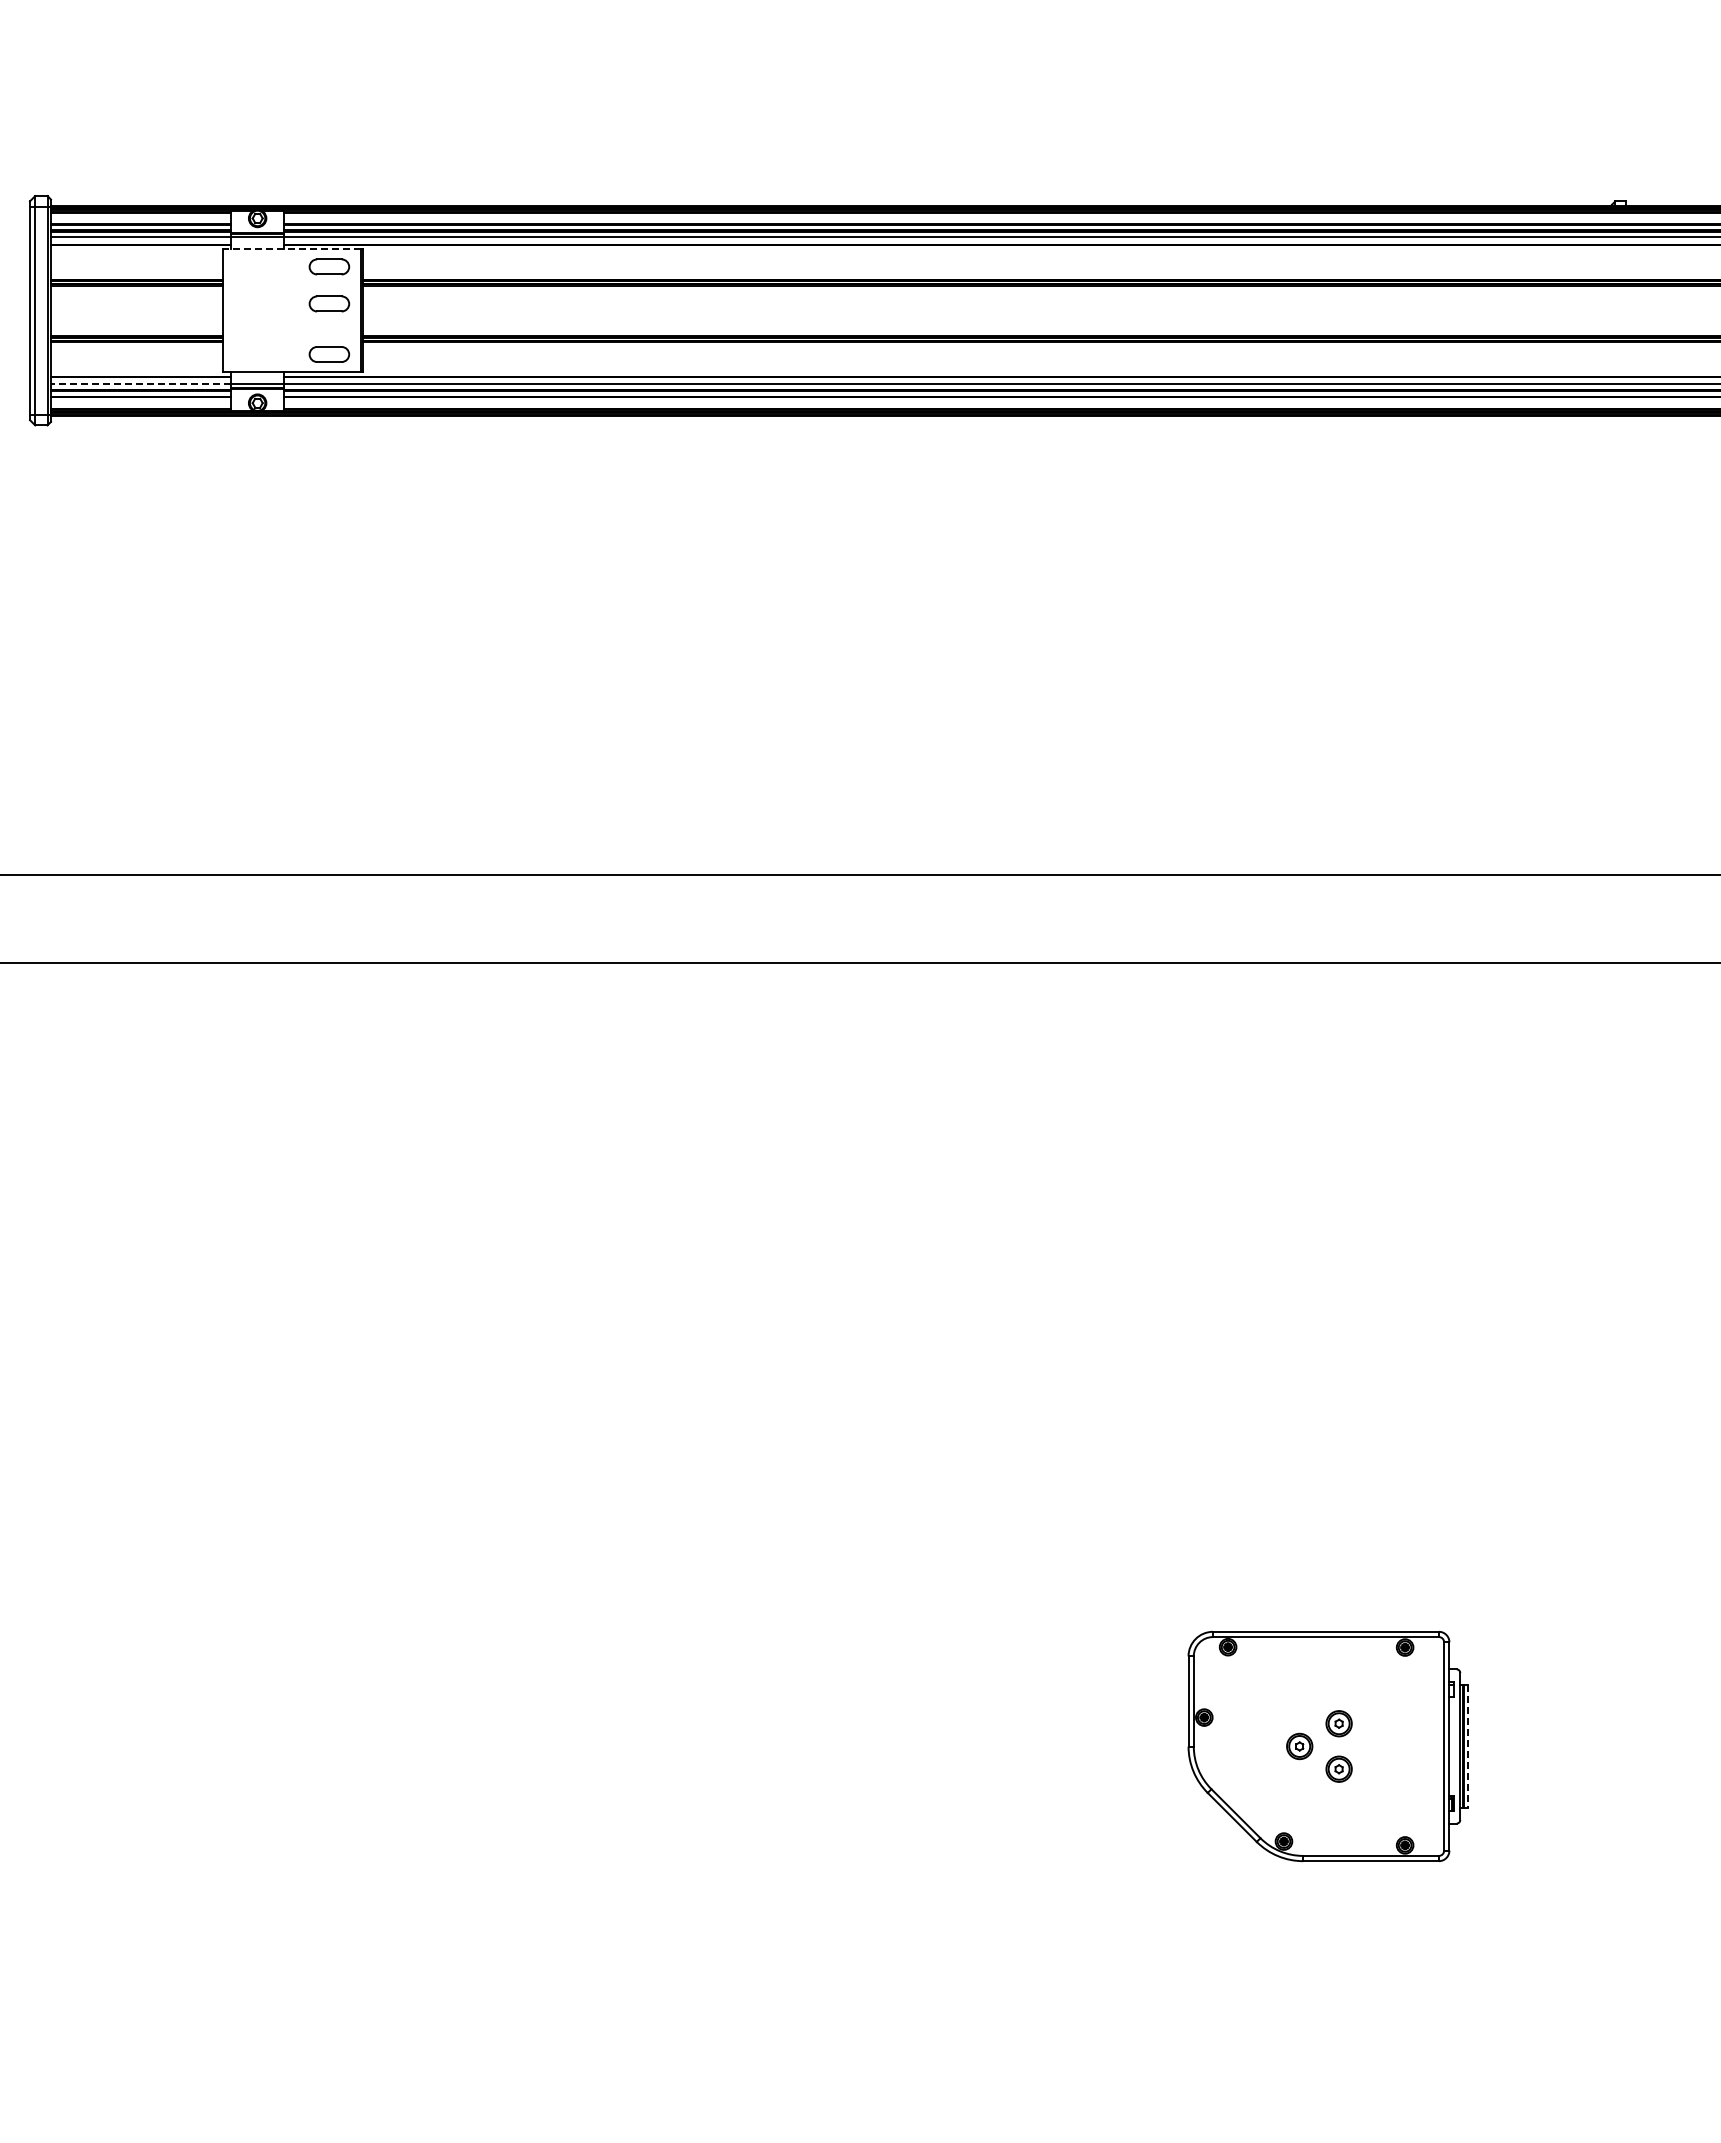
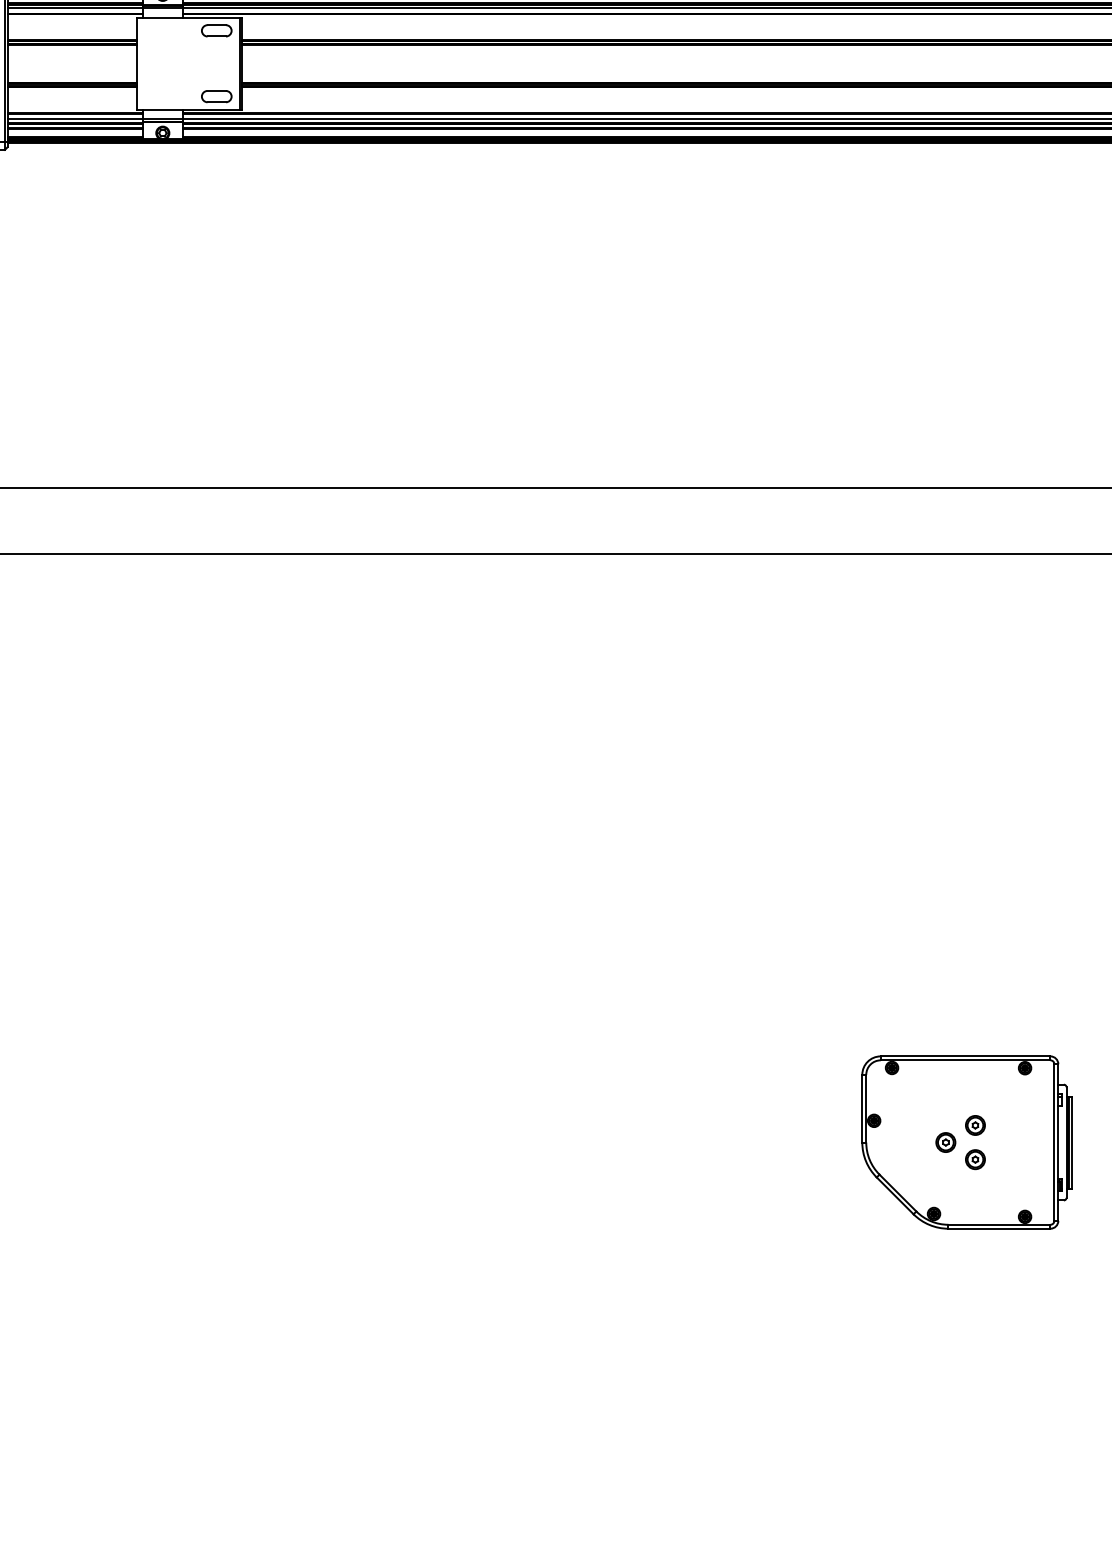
line: (291, 249) -> (188, 17), dashed -> solid
part: (329, 303) -> (216, 58), removed
line: (140, 384) -> (74, 119), dashed -> solid
line: (1468, 1746) -> (1072, 1142), dashed -> solid

